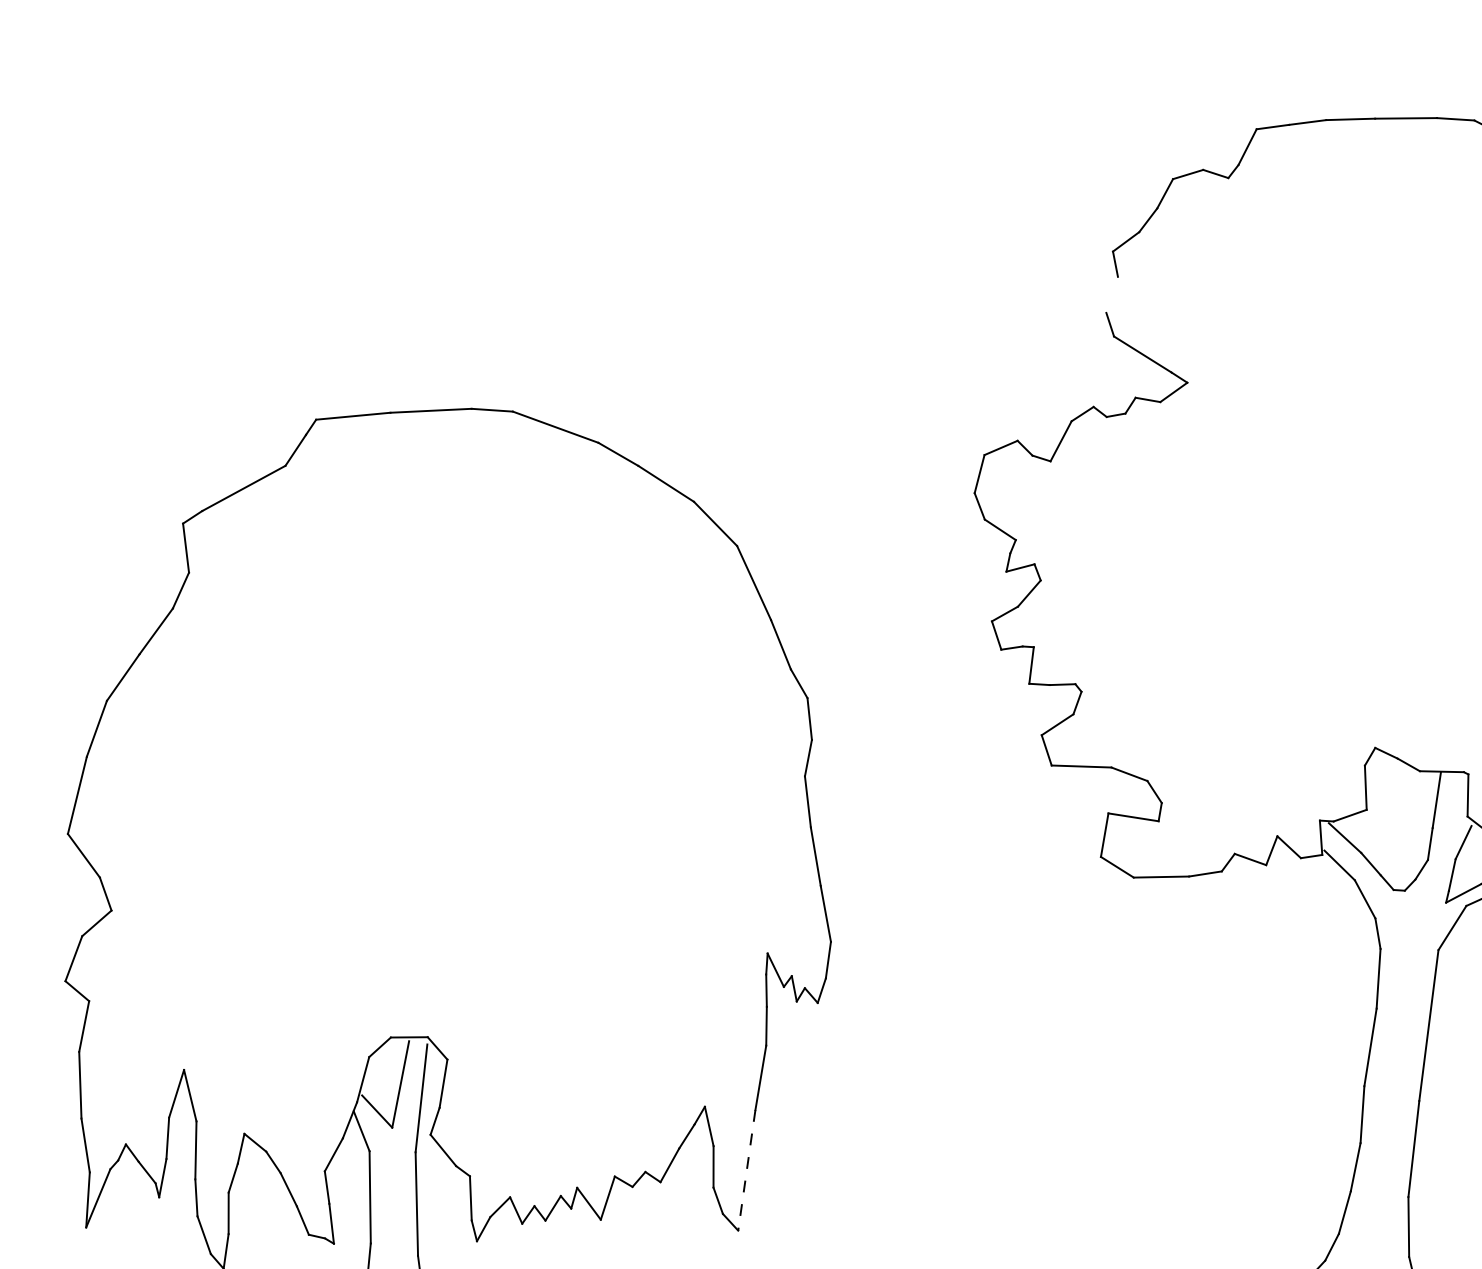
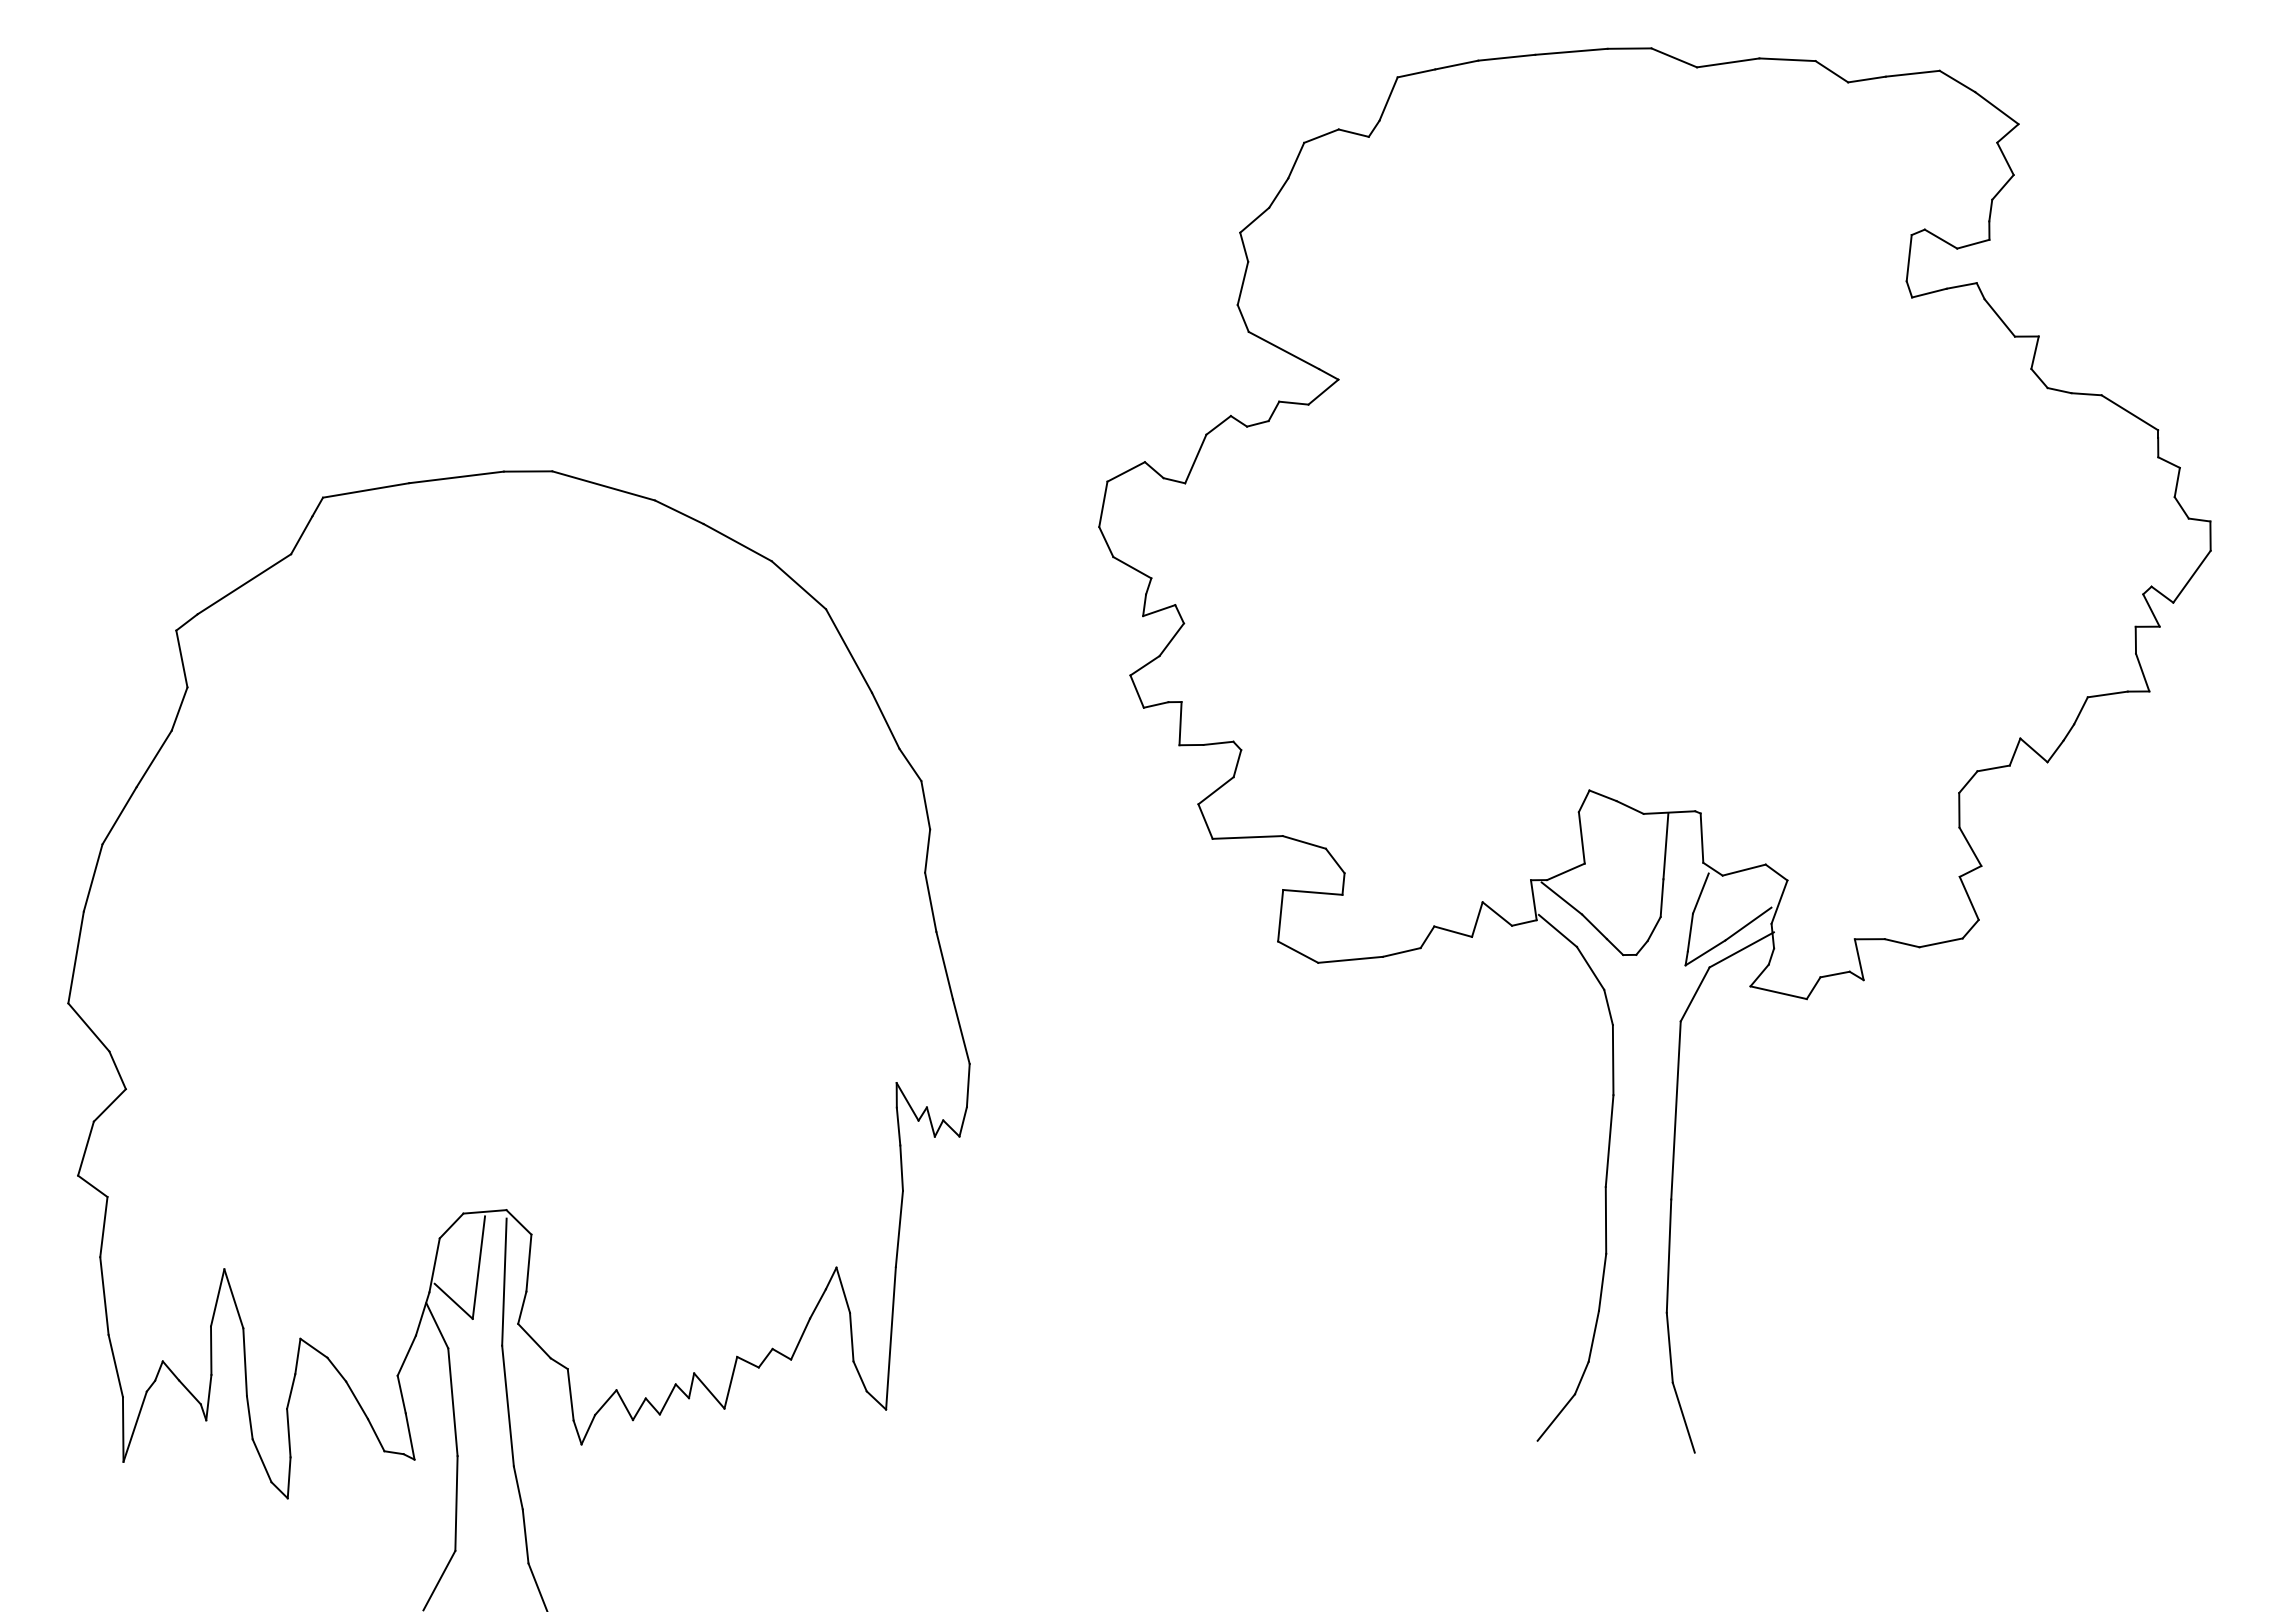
line: (1111, 294) -> (1242, 283), added
line: (746, 1170) -> (890, 1338), dashed -> solid

